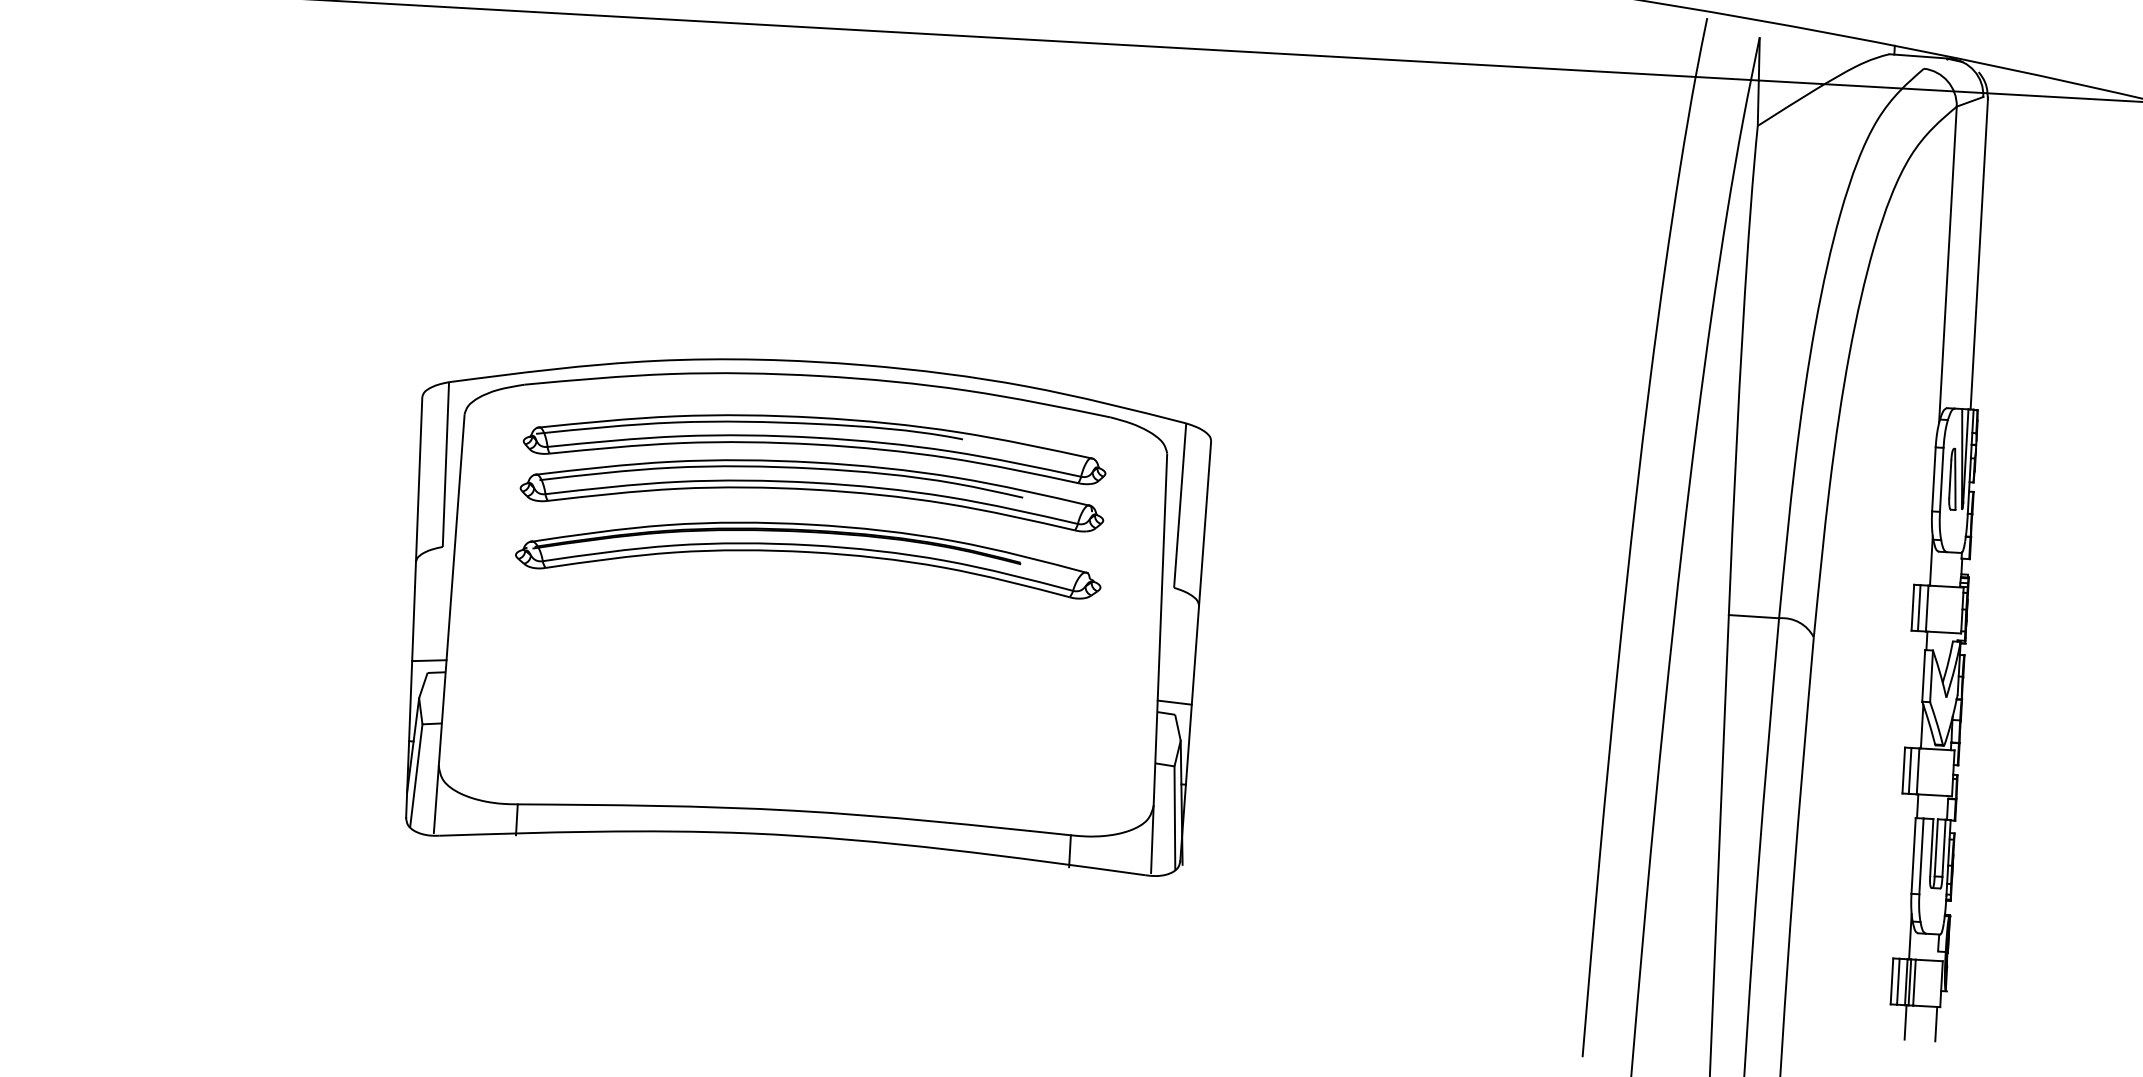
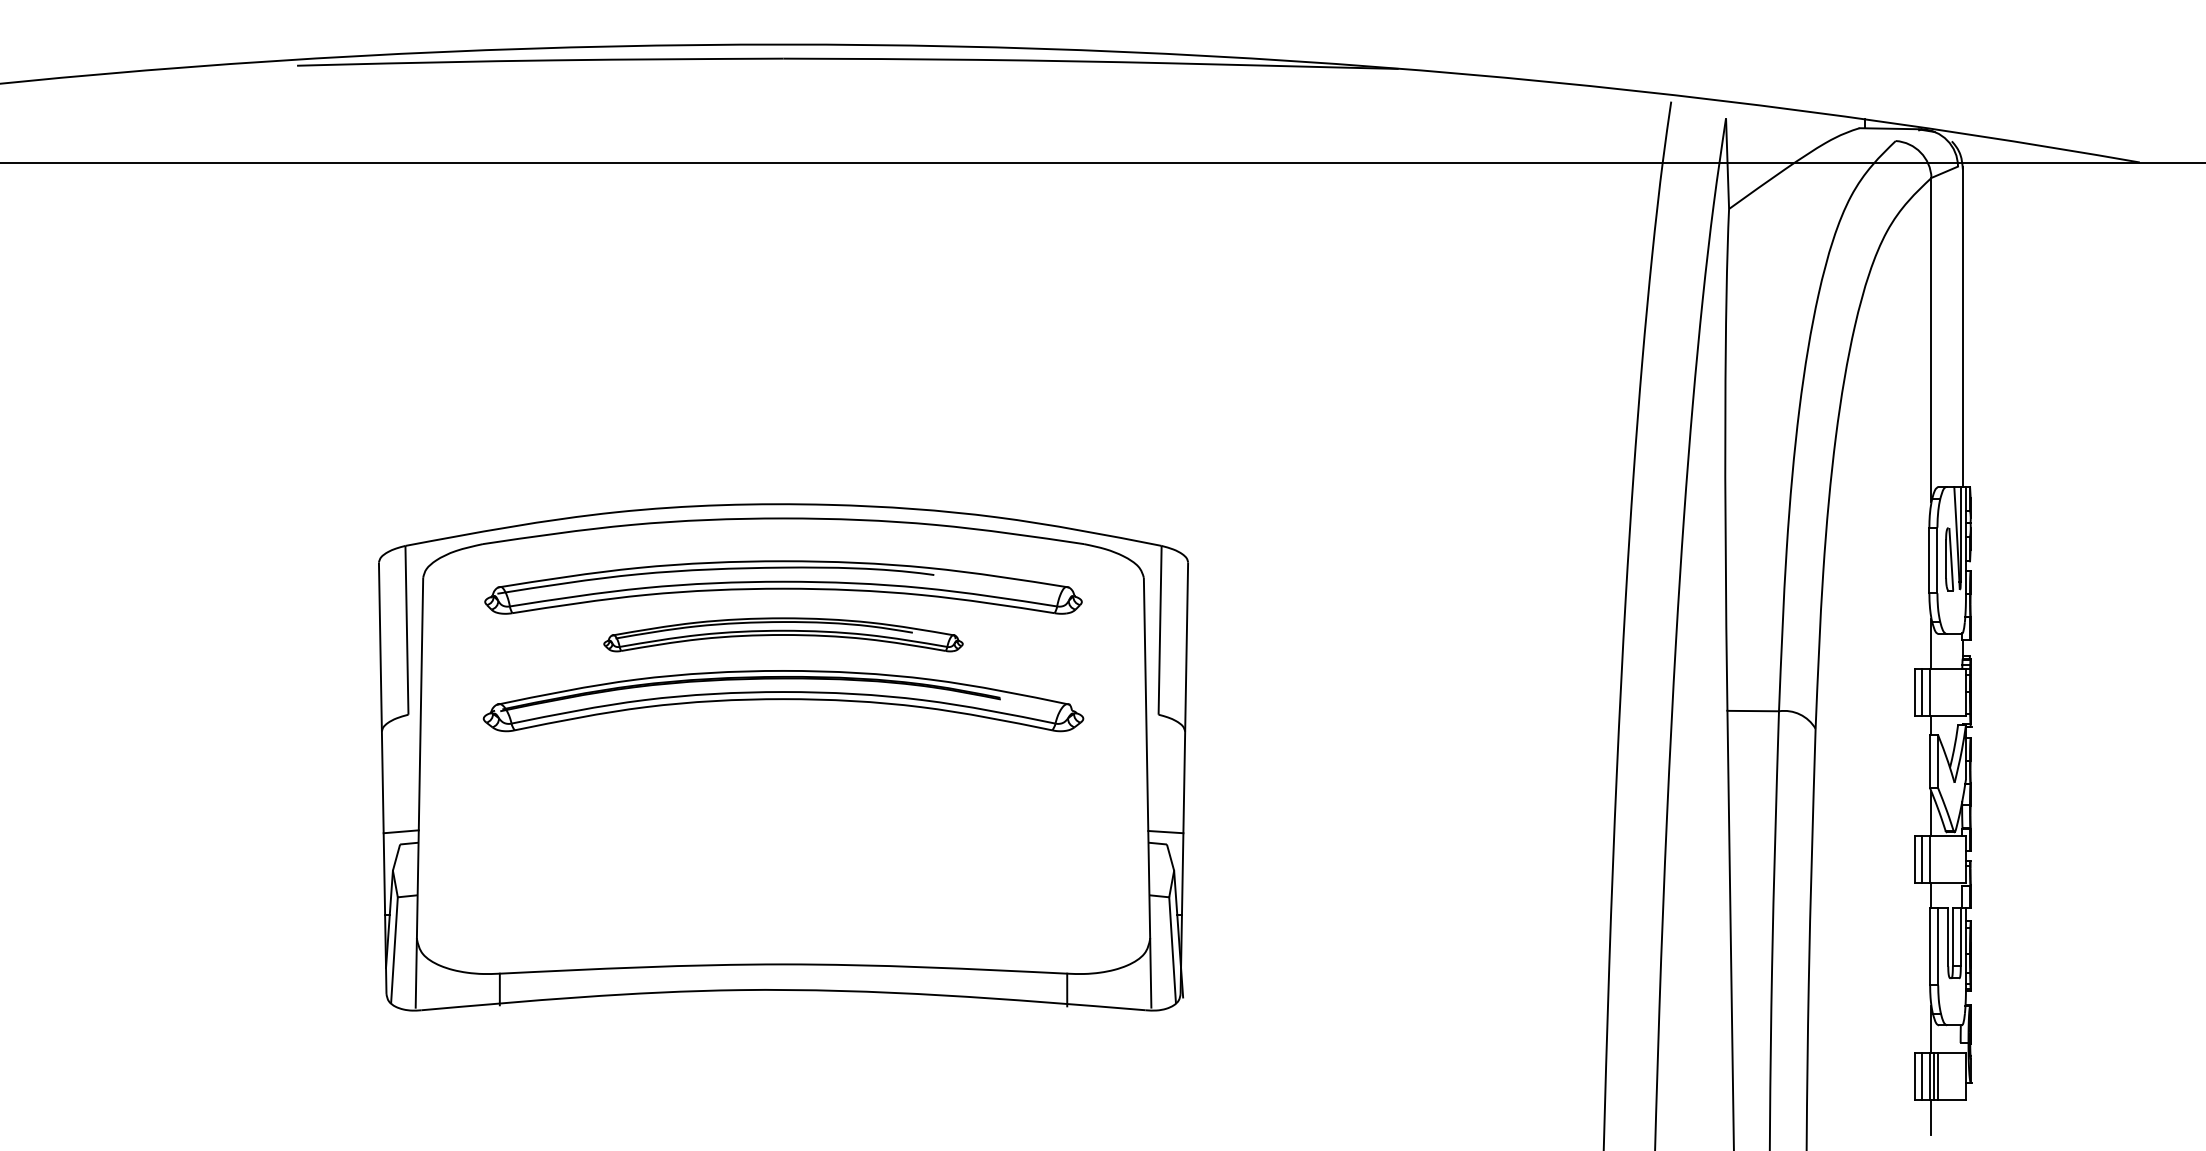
part: (812, 489) -> (783, 634), size x0.6
line: (1935, 1023) -> (1962, 1116), removed

